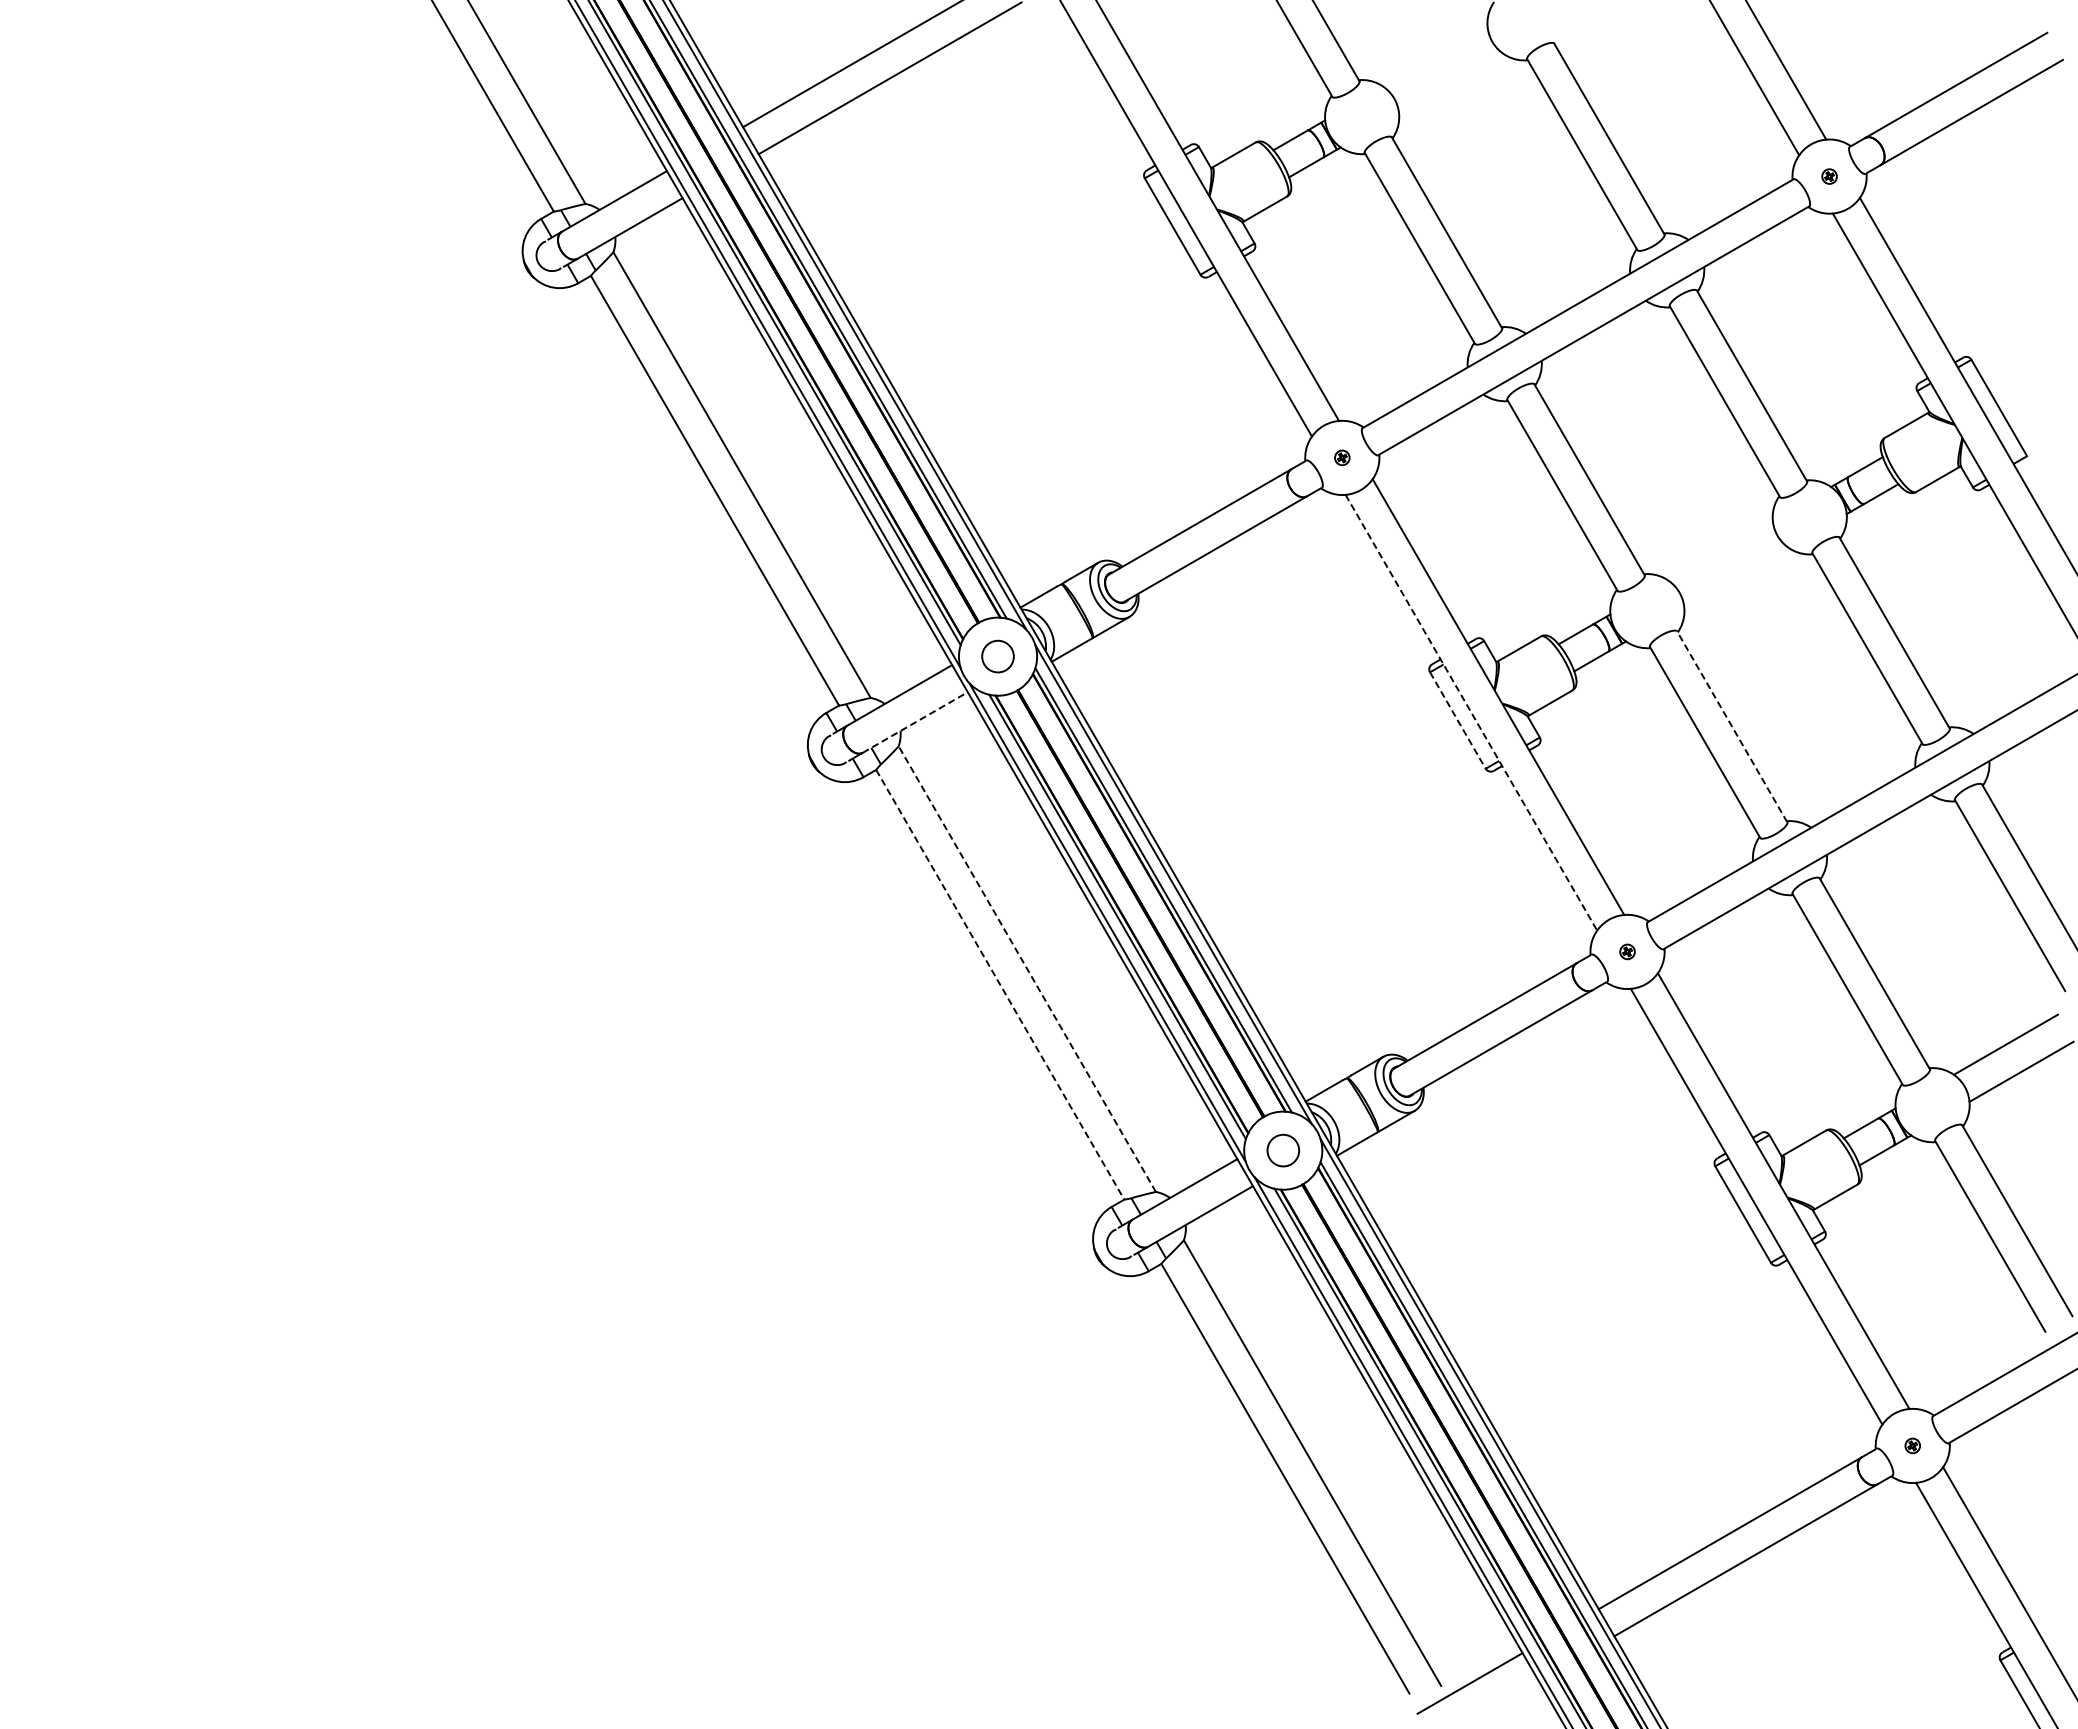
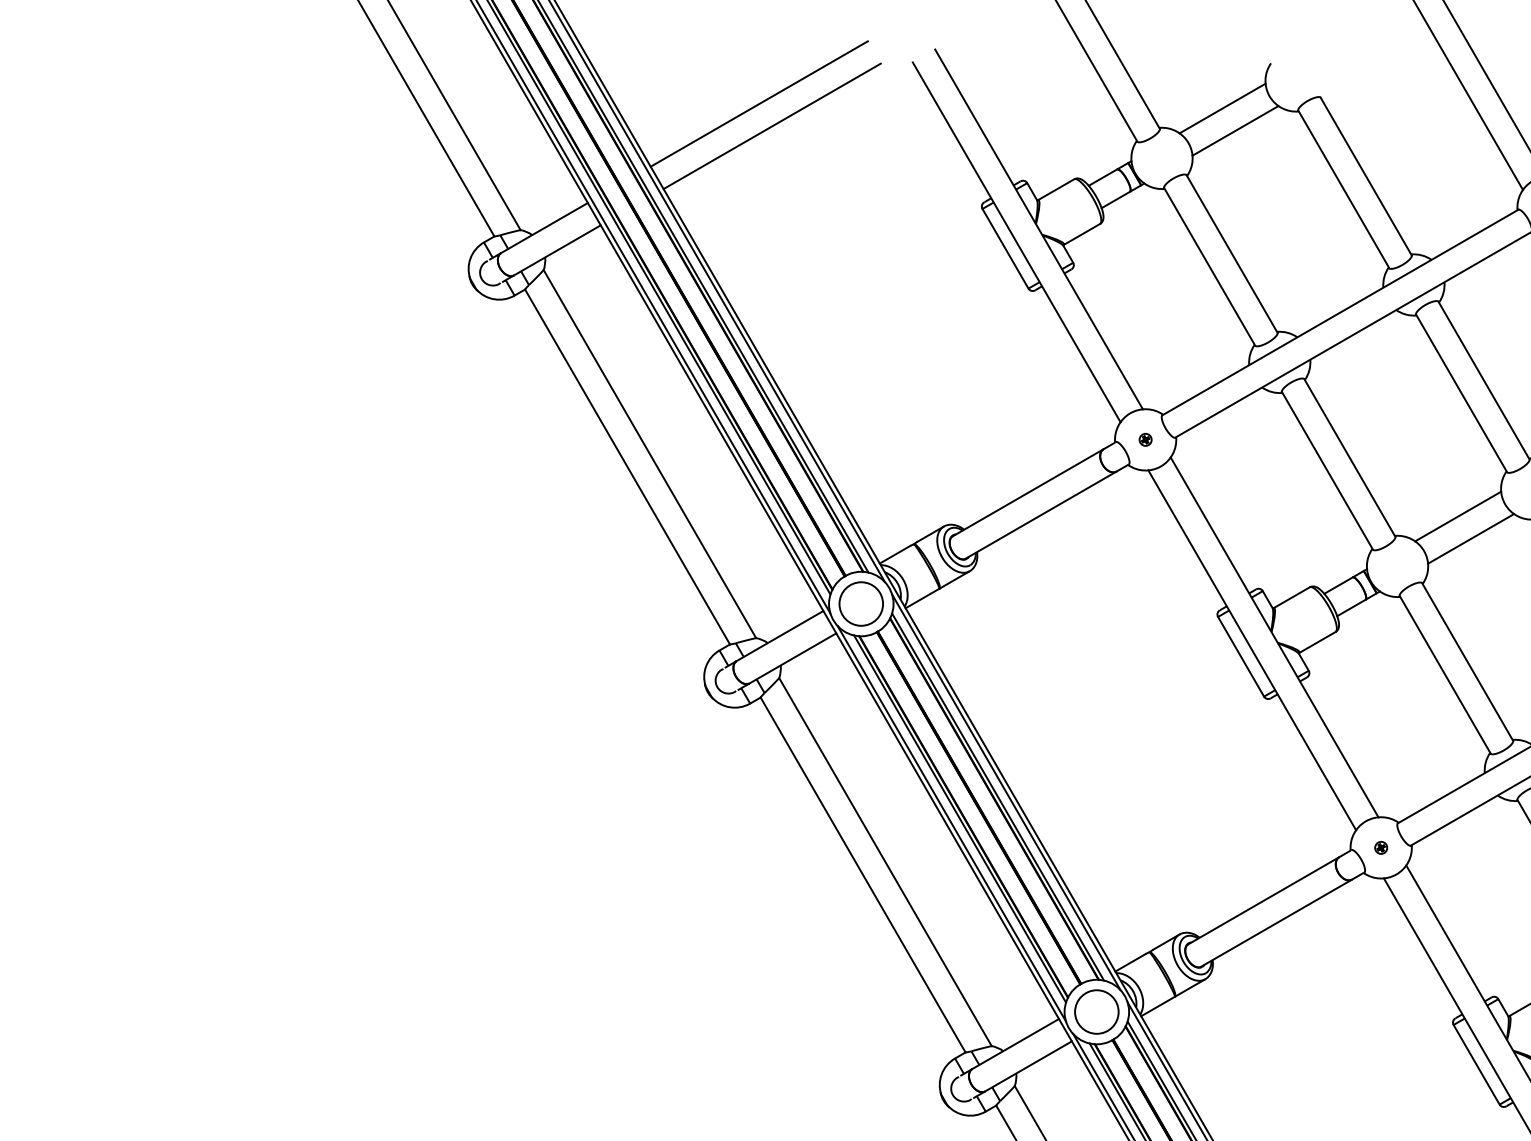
line: (1435, 56) -> (1222, 108), added
line: (1451, 83) -> (1235, 130), added
line: (1720, 550) -> (1457, 516), added
line: (1736, 577) -> (1471, 538), added
circle: (997, 656) -> (860, 603), size x1.67
line: (1471, 712) -> (1252, 650), dashed -> solid
line: (1457, 720) -> (1240, 656), dashed -> solid
line: (915, 722) -> (793, 658), dashed -> solid
line: (1731, 726) -> (1467, 661), dashed -> solid
line: (1027, 968) -> (885, 861), dashed -> solid
line: (1000, 985) -> (863, 875), dashed -> solid
circle: (1283, 1150) -> (1097, 1011), size x1.67

